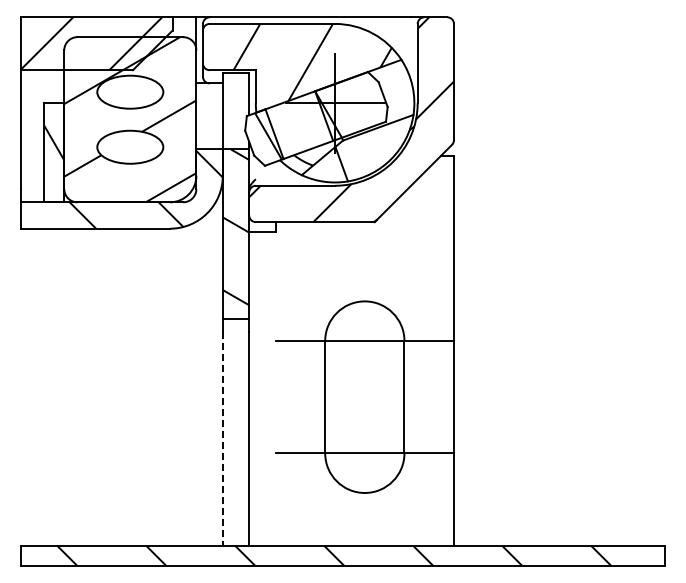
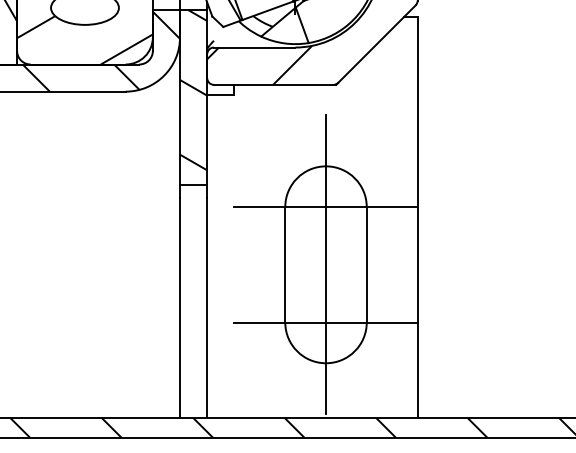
line: (364, 396) -> (325, 264), added
line: (222, 439) -> (179, 308), dashed -> solid

